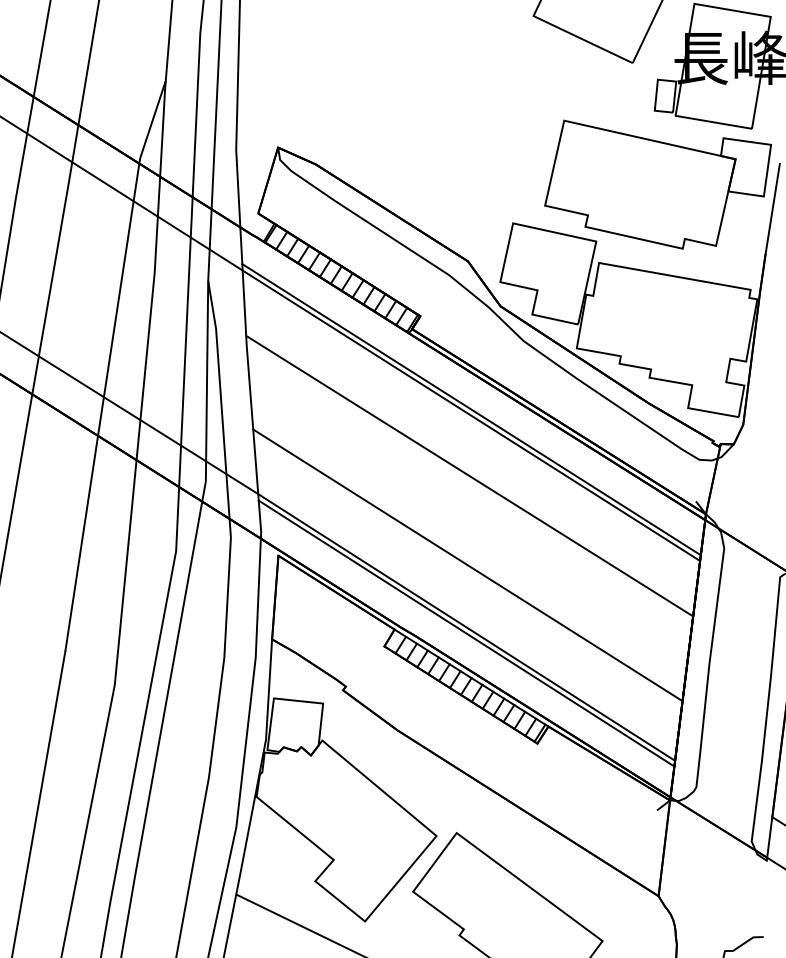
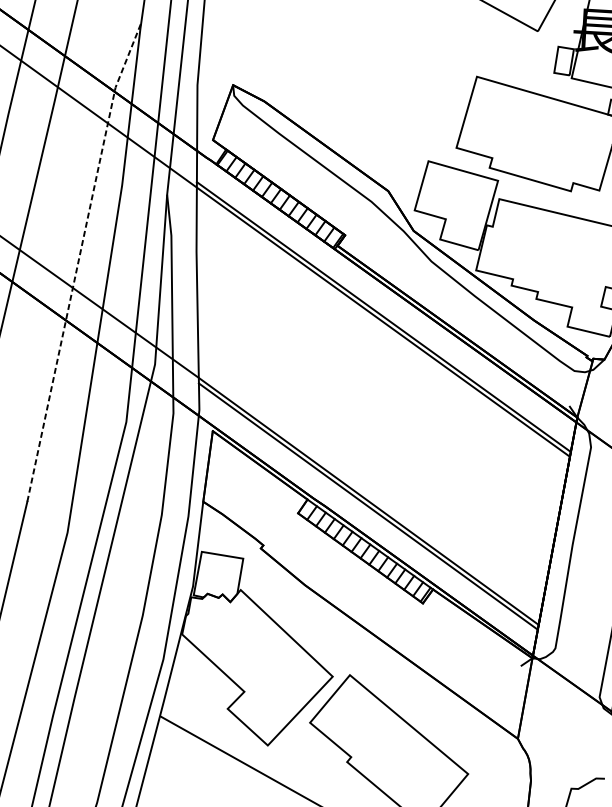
line: (108, 364) -> (78, 260), solid -> dashed
line: (469, 475) -> (378, 372), removed
line: (467, 565) -> (372, 448), removed

